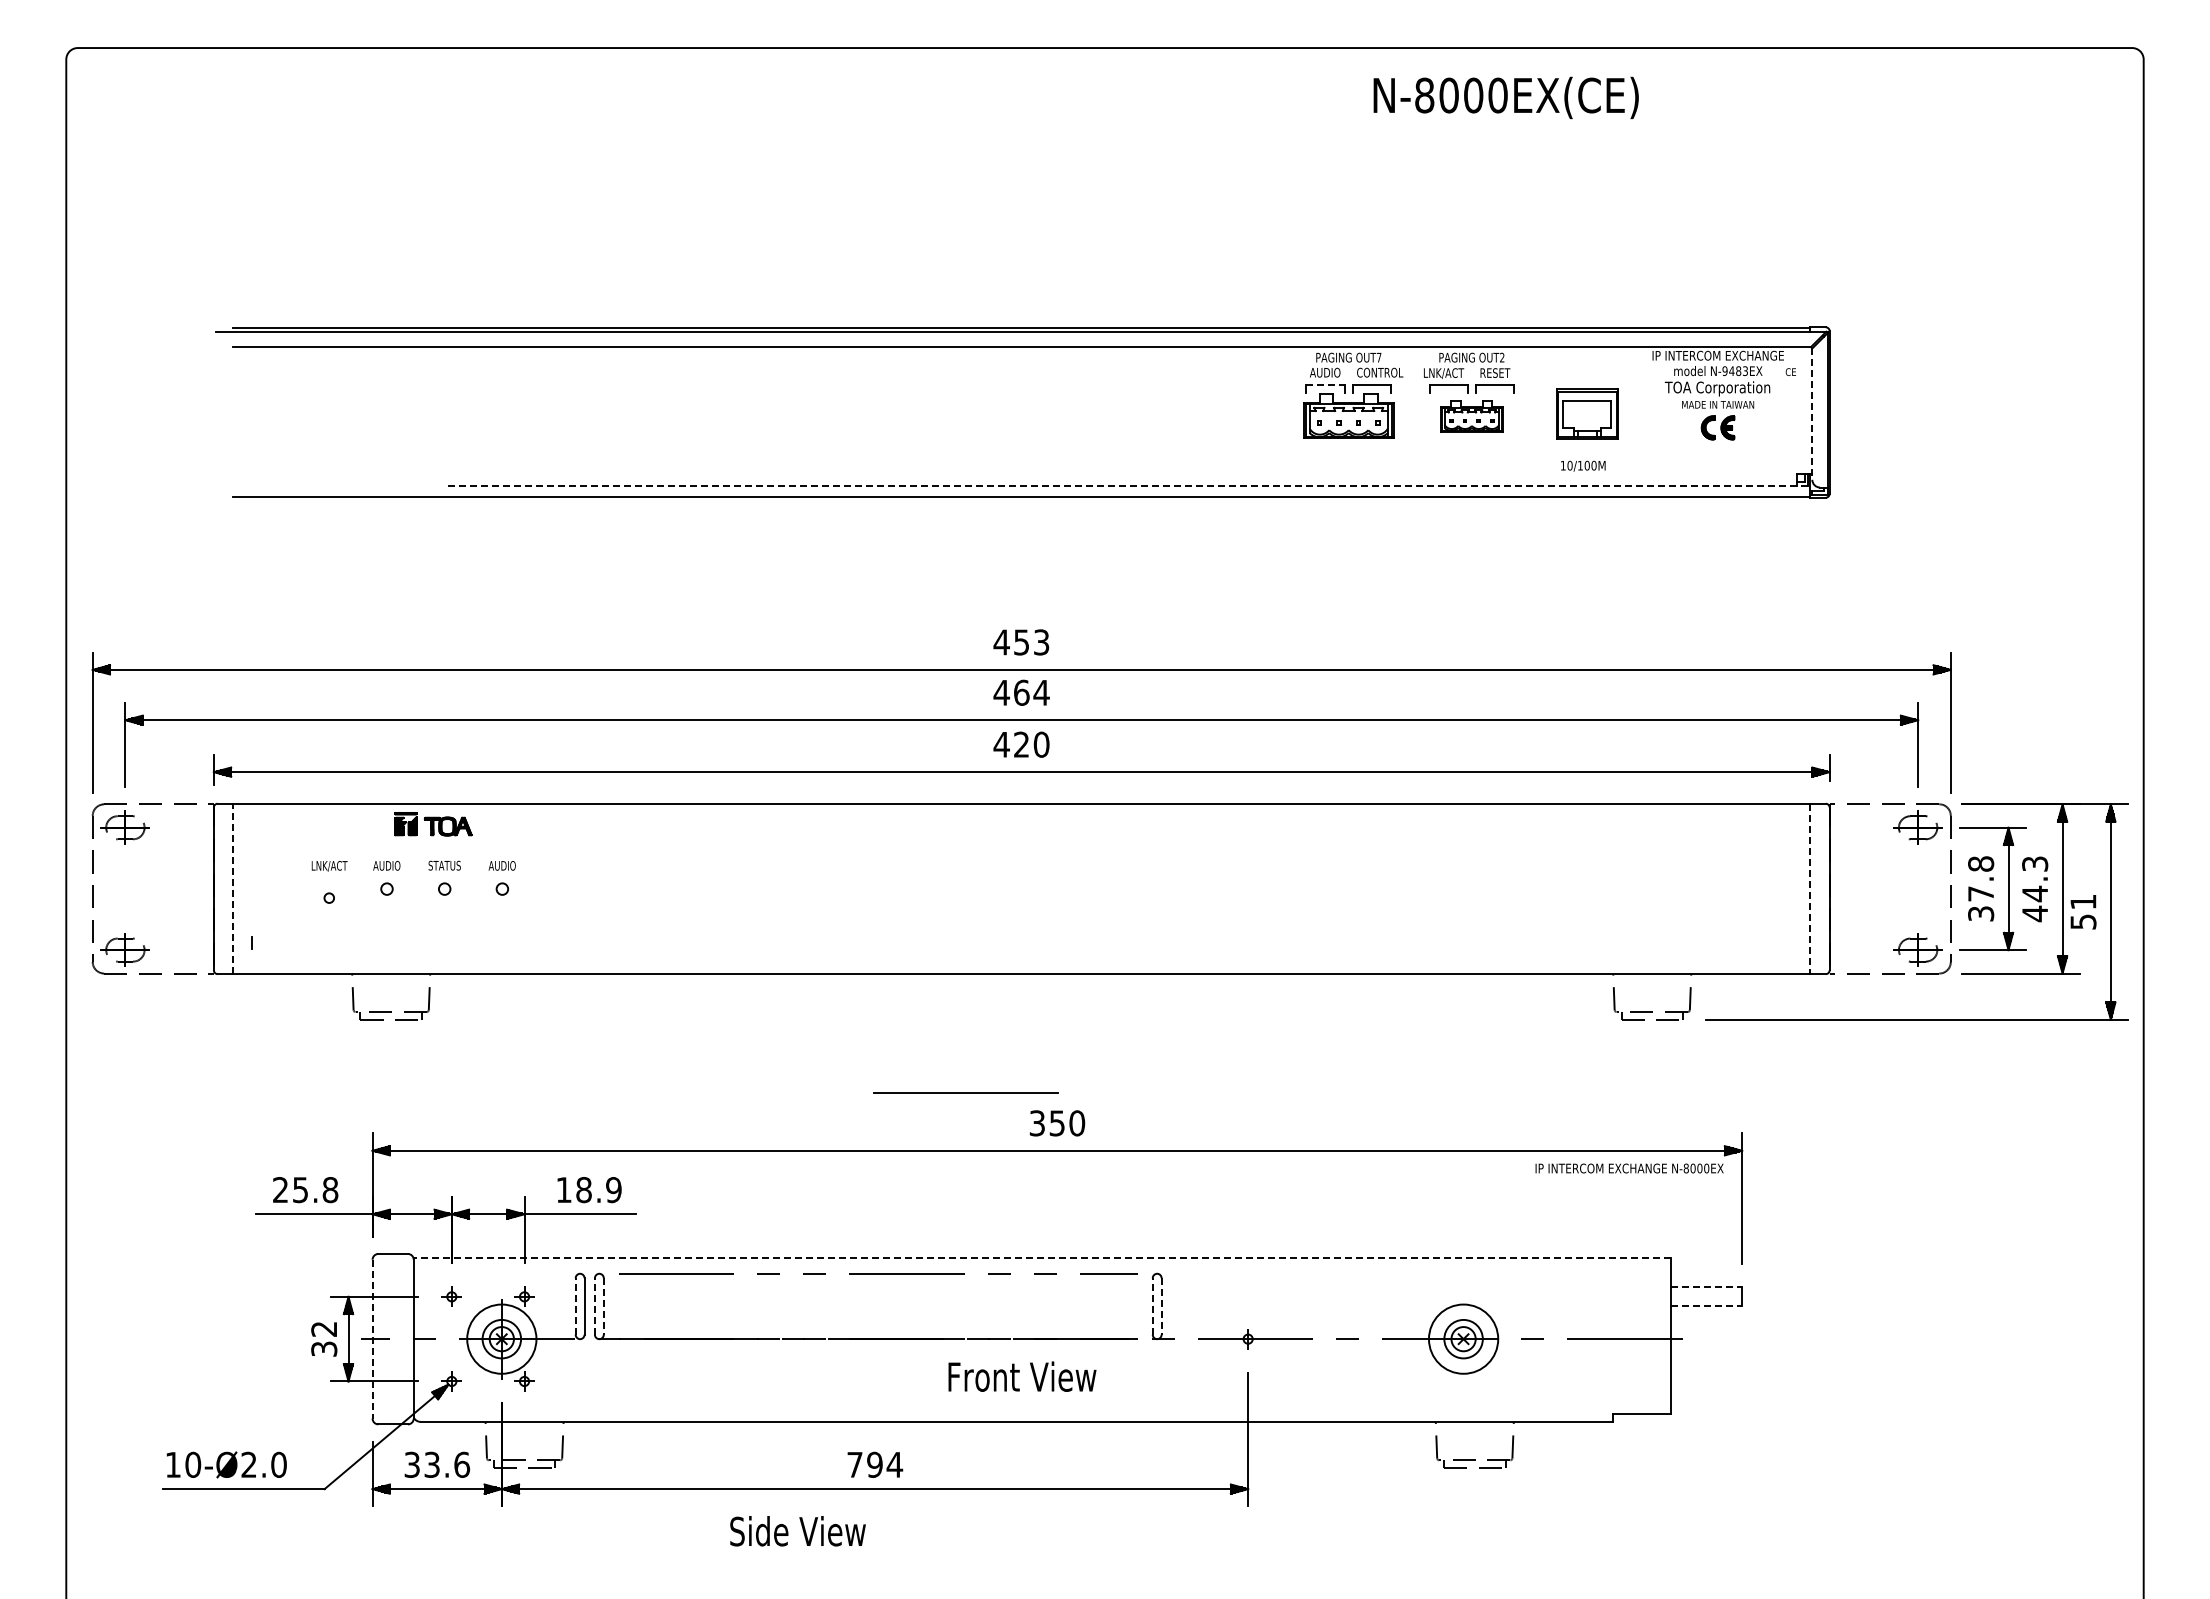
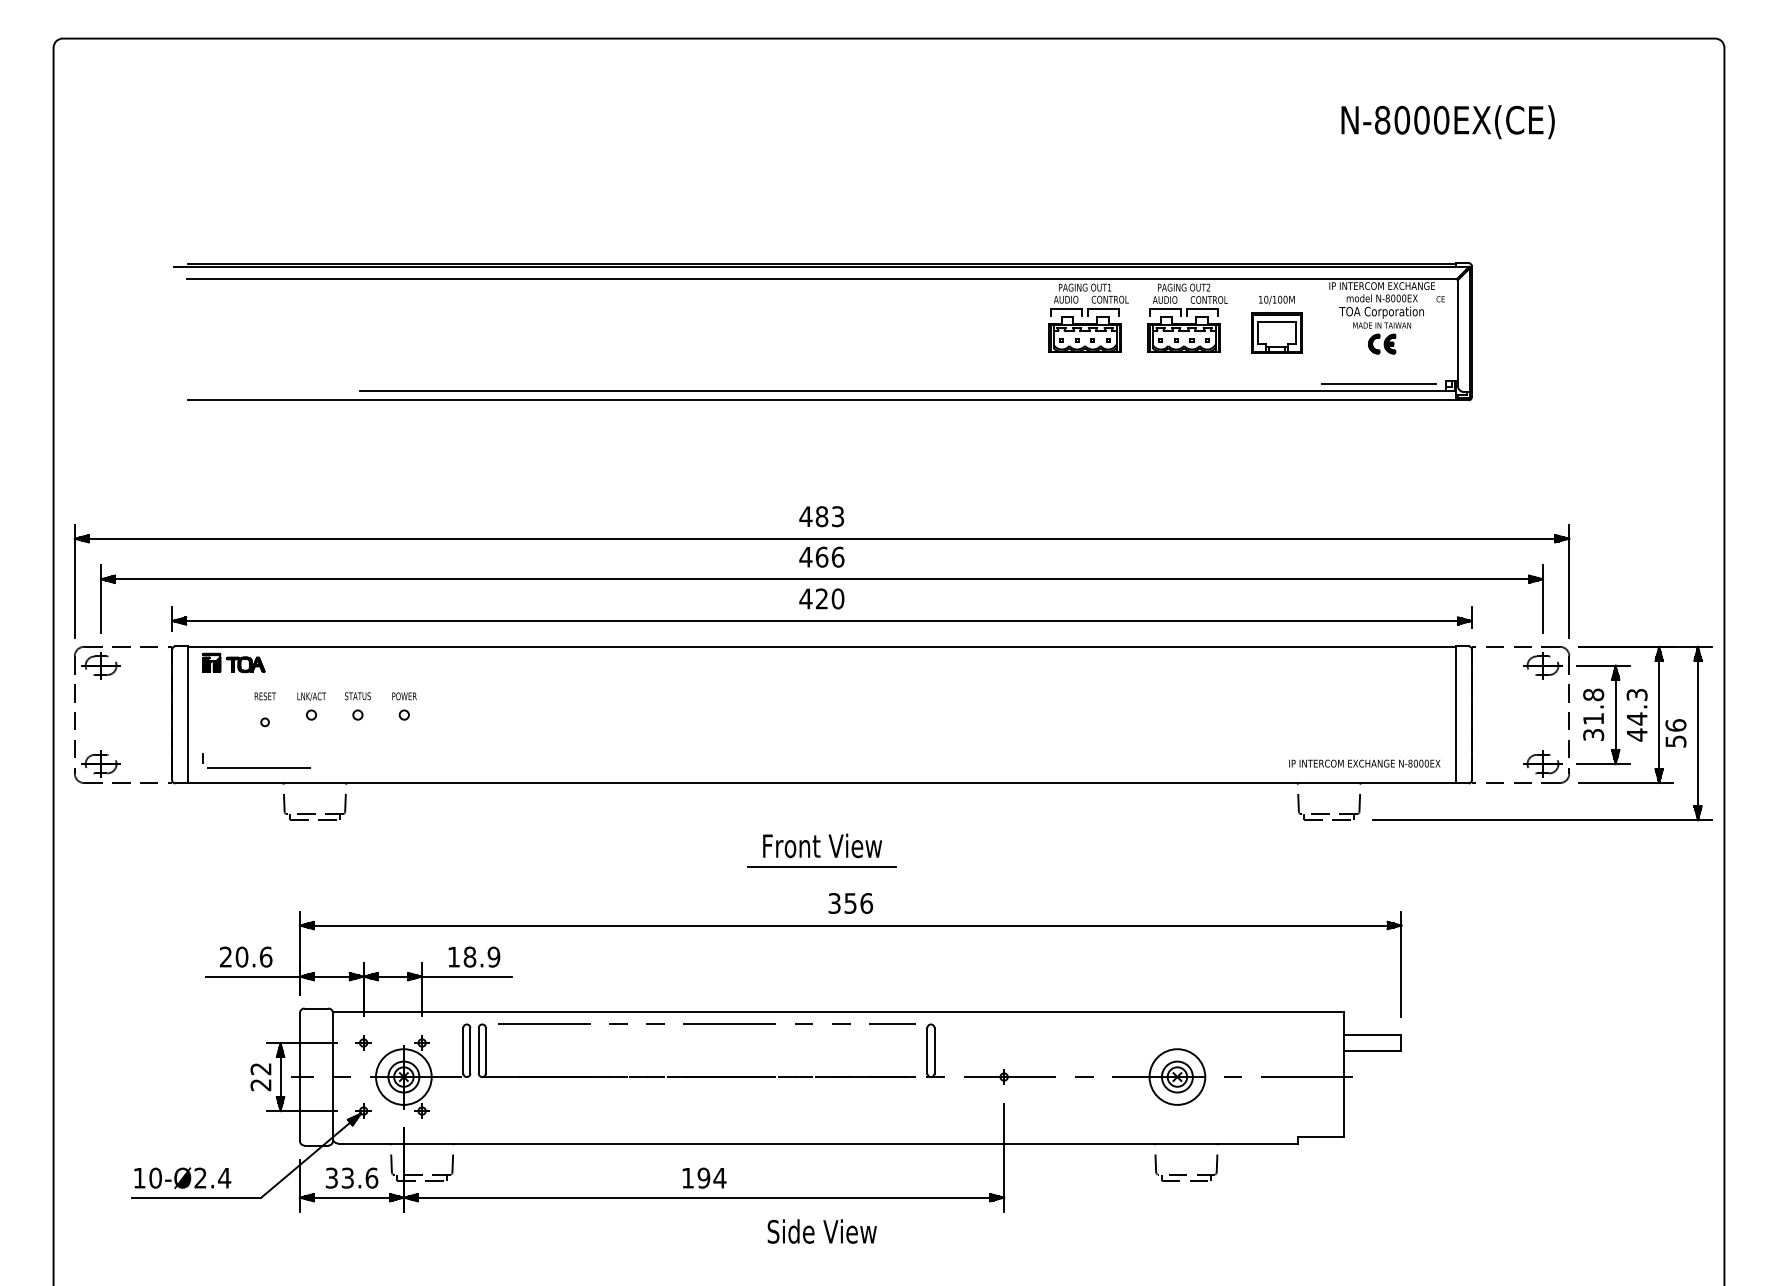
text: (1505, 97) -> (1447, 121), moved
text: (1379, 357) -> (1109, 287), OUT7 -> OUT1
text: (1735, 371) -> (1396, 298), N-9483EX -> N-8000EX
text: (1503, 372) -> (1209, 299), RESET -> CONTROL
text: (1443, 373) -> (1161, 300), LNK/ACT -> AUDIO
line: (1326, 384) -> (1067, 309), dashed -> solid
line: (1812, 414) -> (1458, 333), dashed -> solid
part: (1471, 415) -> (1183, 334), size x1.43
text: (1583, 465) -> (1277, 299), moved
line: (1714, 477) -> (1379, 384), added
line: (1128, 485) -> (907, 390), dashed -> solid
text: (1021, 642) -> (821, 516), 453 -> 483
text: (1041, 692) -> (837, 556), 464 -> 466
part: (433, 824) -> (233, 663), moved
text: (502, 865) -> (404, 696), AUDIO -> POWER
text: (329, 866) -> (265, 696), LNK/ACT -> RESET
text: (387, 866) -> (311, 696), AUDIO -> LNK/ACT
line: (233, 888) -> (188, 714), dashed -> solid
line: (1810, 888) -> (1456, 714), dashed -> solid
text: (1980, 893) -> (1593, 718), 37.8 -> 31.8
text: (2083, 901) -> (1676, 725), 51 -> 56
line: (321, 954) -> (258, 767), added
line: (965, 1092) -> (821, 866), moved
text: (1077, 1123) -> (866, 903), 350 -> 356
text: (1629, 1168) -> (1364, 763), moved
text: (315, 1190) -> (254, 957), 25.8 -> 20.6
line: (1042, 1258) -> (838, 1012), dashed -> solid
line: (1706, 1287) -> (1372, 1035), dashed -> solid
line: (575, 1305) -> (463, 1049), dashed -> solid
line: (594, 1305) -> (478, 1049), dashed -> solid
line: (1152, 1305) -> (927, 1049), dashed -> solid
line: (603, 1306) -> (485, 1050), dashed -> solid
line: (1161, 1306) -> (934, 1050), dashed -> solid
line: (1706, 1306) -> (1372, 1050), dashed -> solid
line: (372, 1339) -> (299, 1077), dashed -> solid
text: (324, 1348) -> (261, 1084), 32 -> 22
text: (1022, 1376) -> (822, 845), moved
text: (278, 1464) -> (224, 1177), 10-Ø2.0 -> 10-Ø2.4
text: (854, 1464) -> (687, 1177), 794 -> 194
text: (797, 1531) -> (821, 1231), moved

